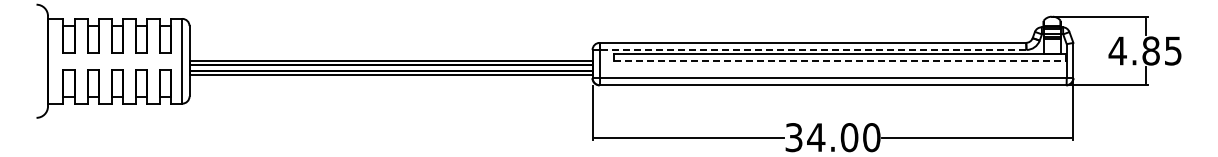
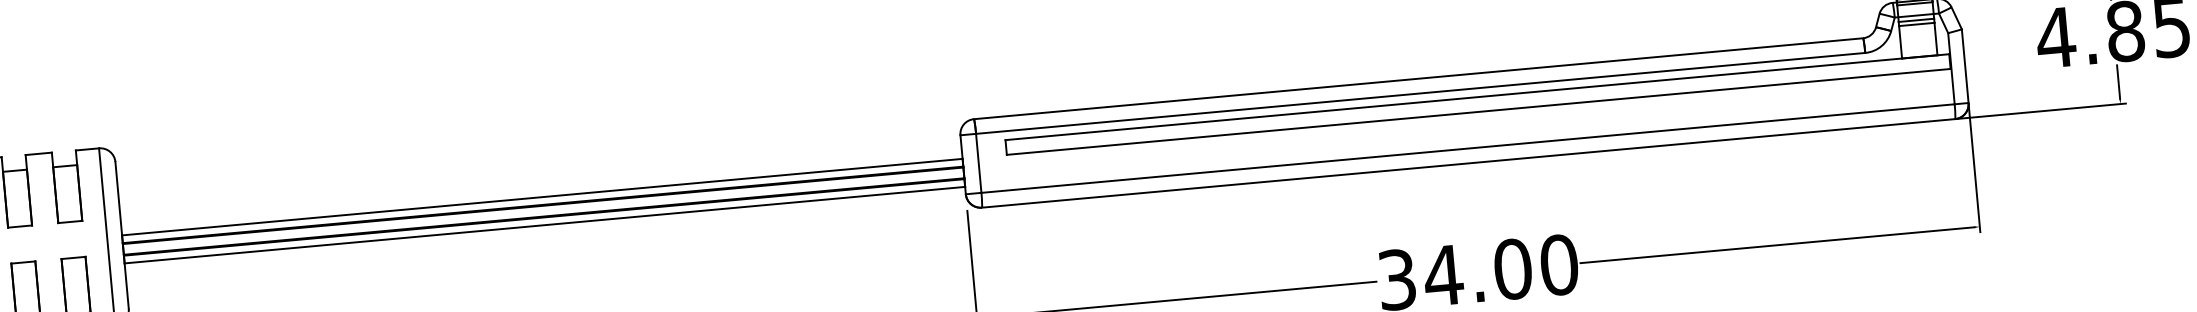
line: (812, 49) -> (1419, 92), dashed -> solid
line: (840, 61) -> (1479, 112), dashed -> solid

